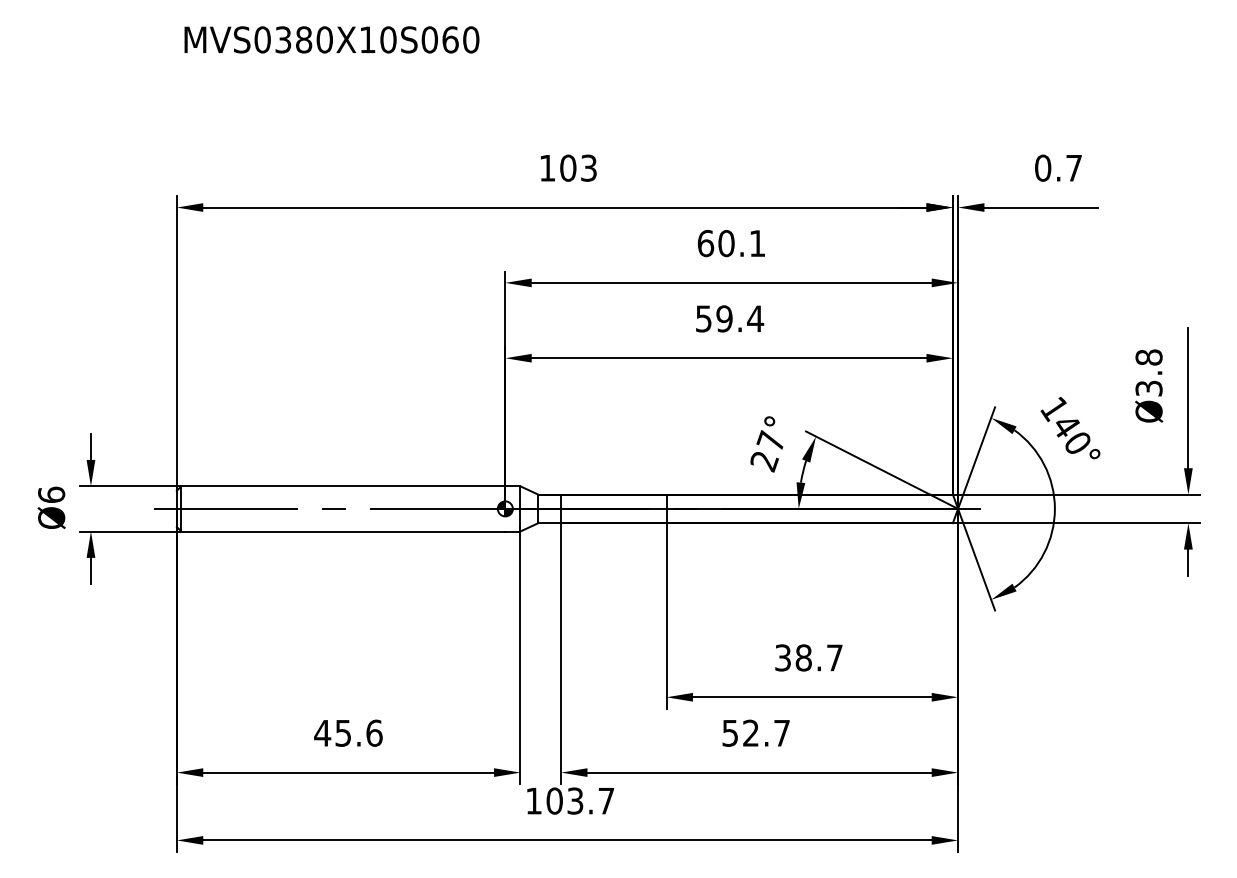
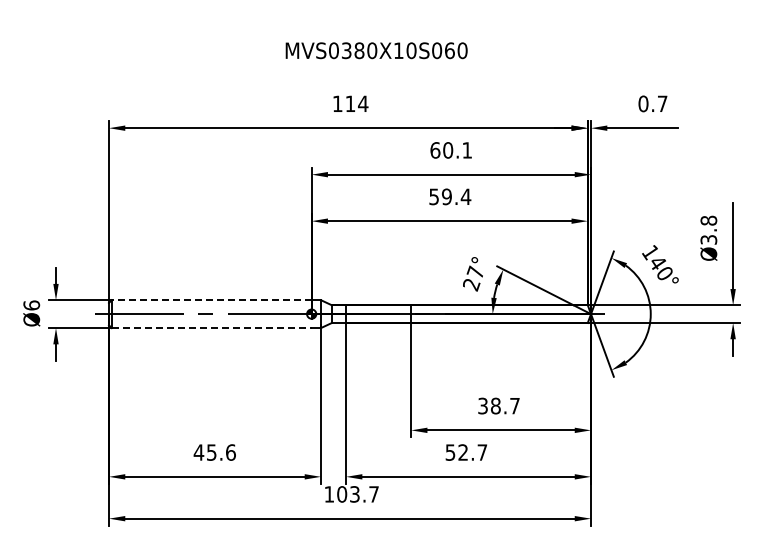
text: (331, 39) -> (376, 50), moved
text: (577, 167) -> (356, 103), 103 -> 114
line: (342, 486) -> (211, 300), solid -> dashed
line: (342, 532) -> (211, 328), solid -> dashed

